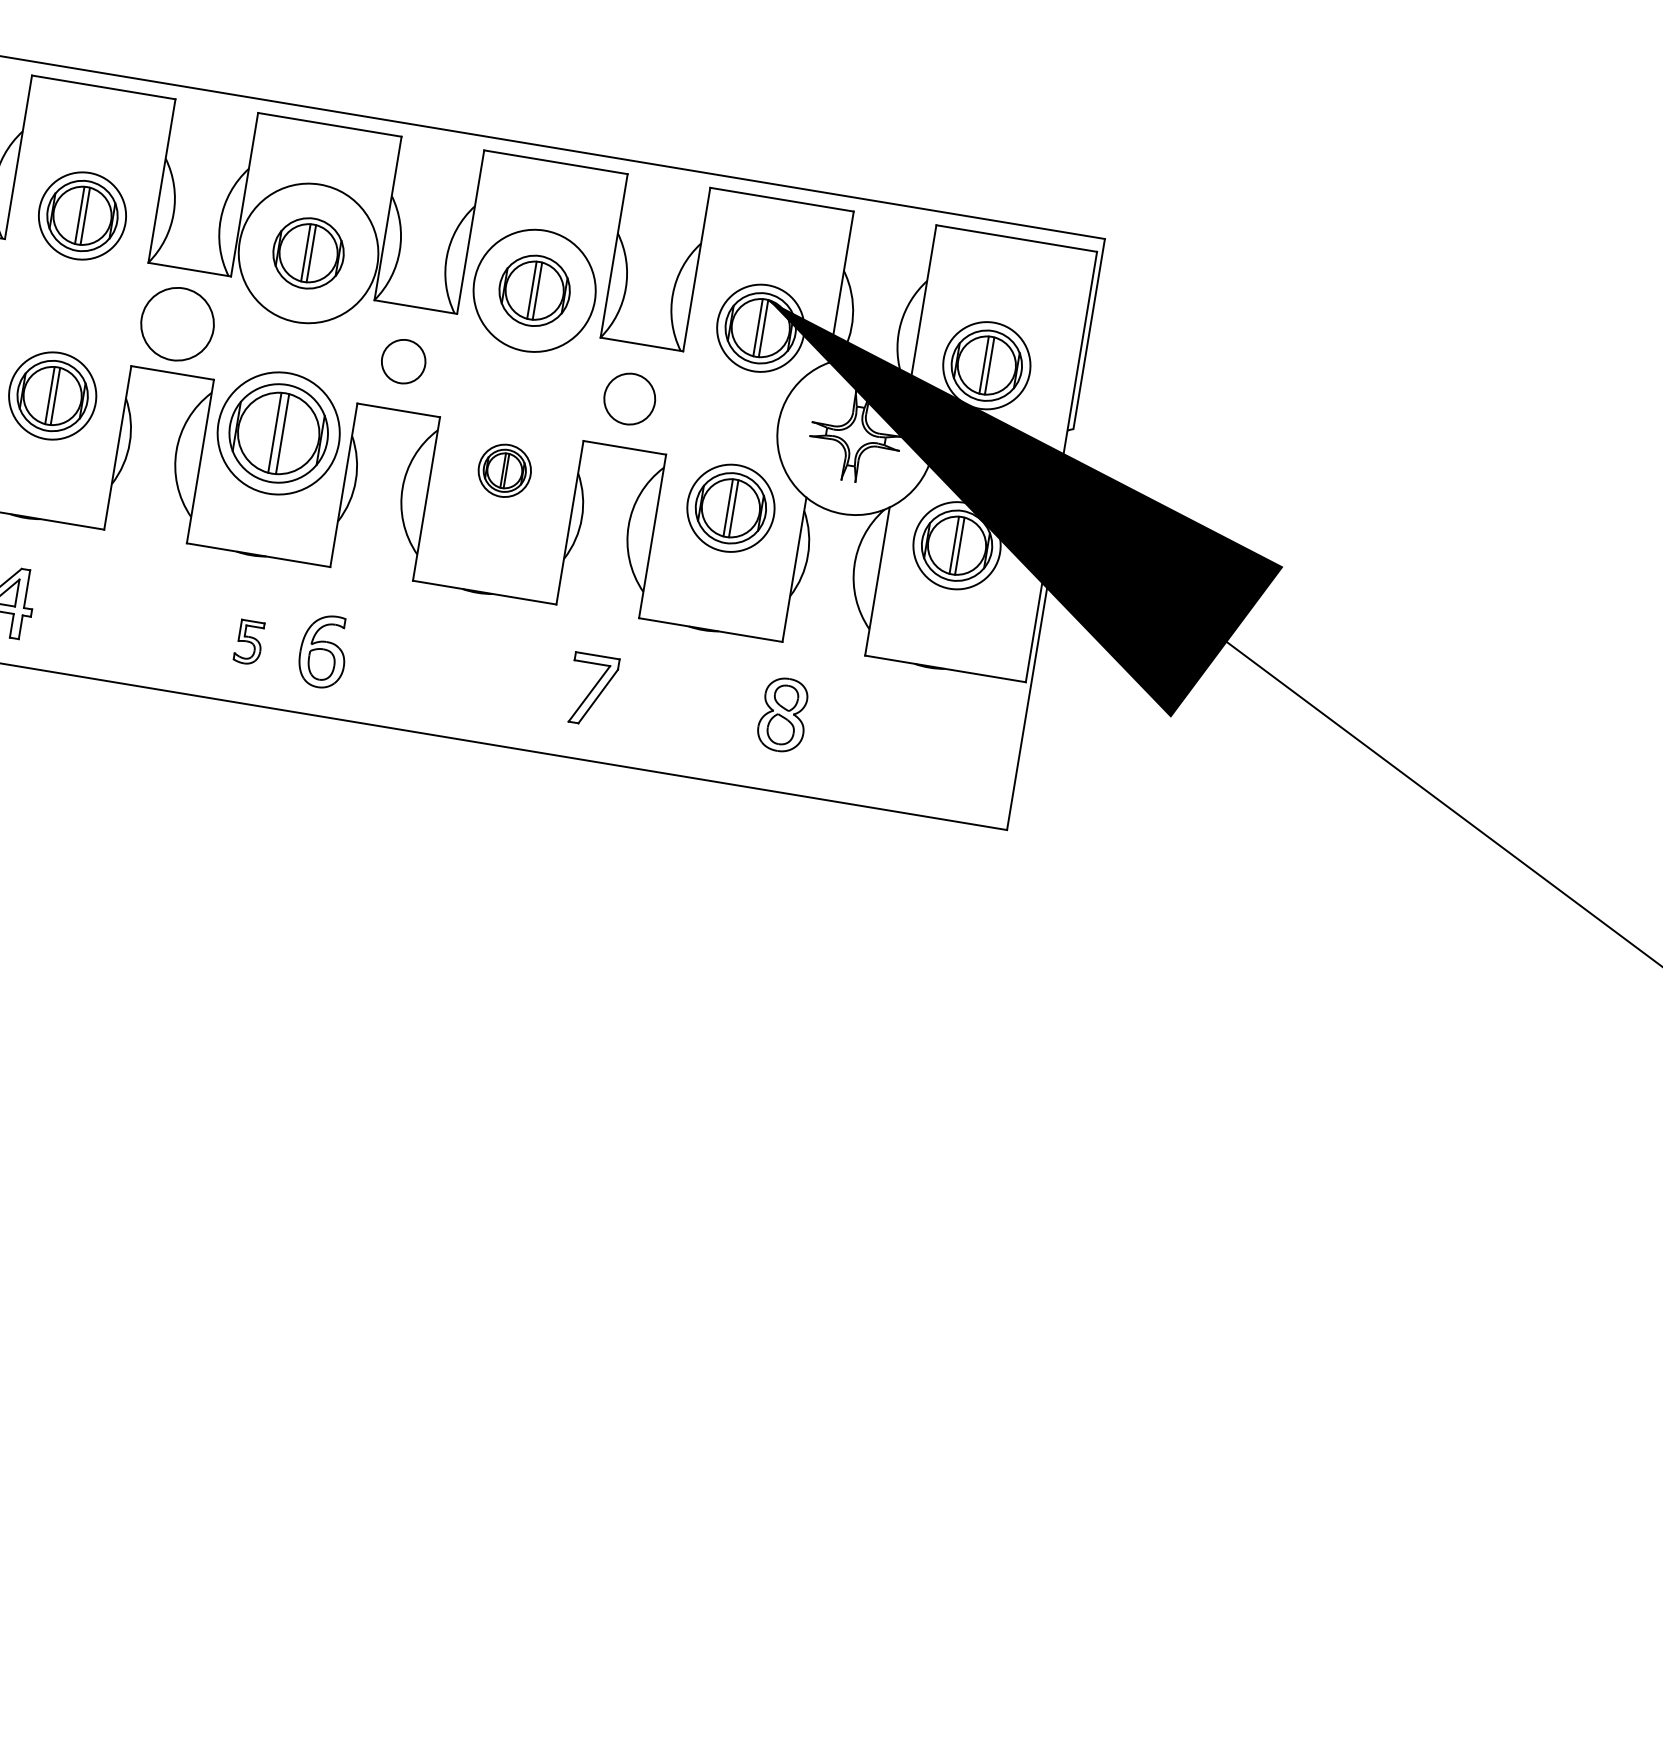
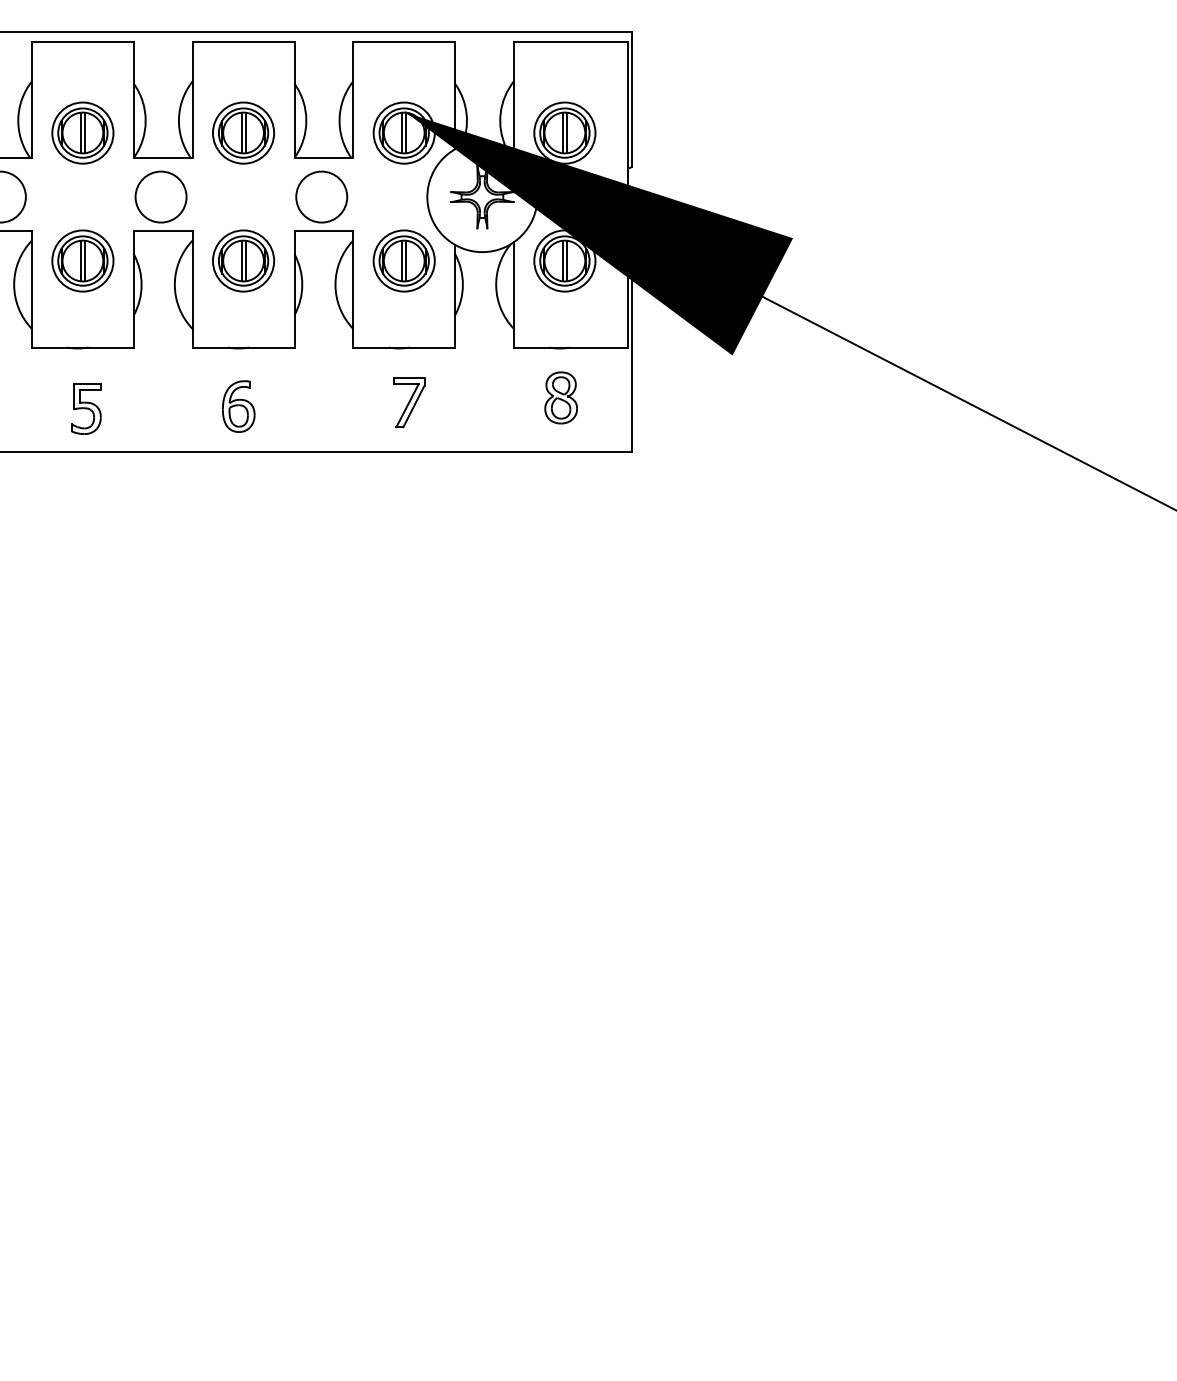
circle: (308, 252) -> (82, 132), size x0.62
circle: (534, 289) -> (243, 132), size x0.71
circle: (402, 360) -> (160, 196), size x1.67
circle: (629, 398) -> (321, 196), size x1.43
part: (278, 432) -> (82, 260), size x0.71
part: (504, 470) -> (243, 260), size x1.67
part: (249, 641) -> (86, 408), size x1.67
part: (323, 651) -> (238, 406), moved
part: (592, 689) -> (409, 402), moved
part: (782, 714) -> (560, 397), moved

